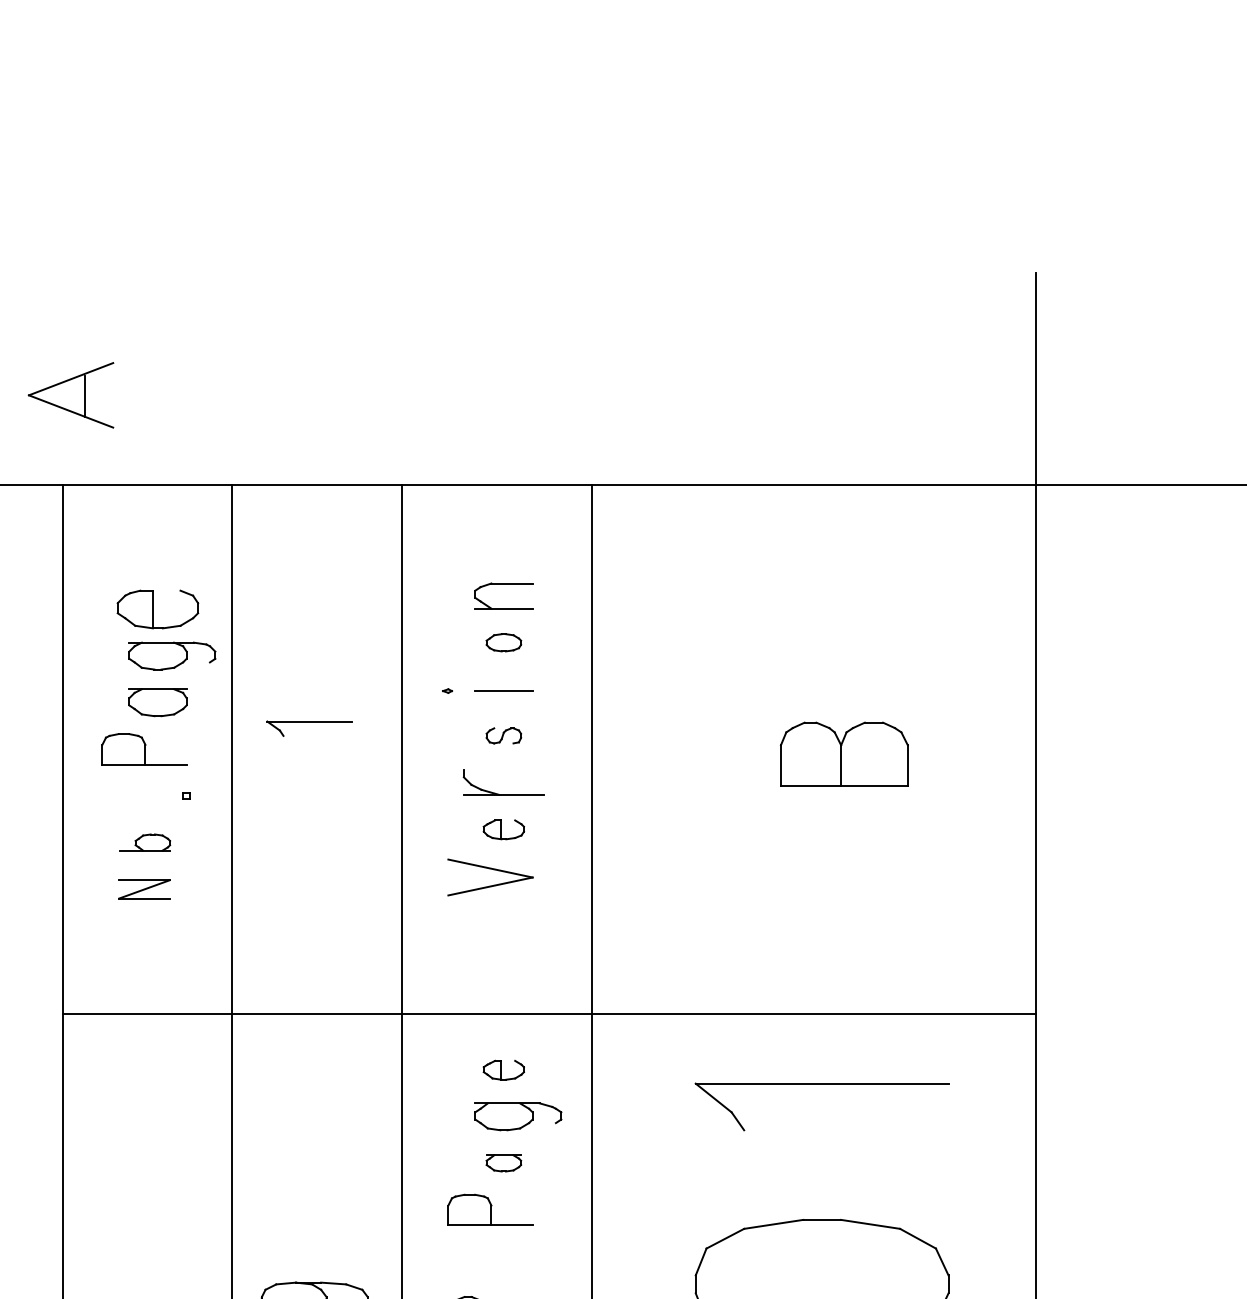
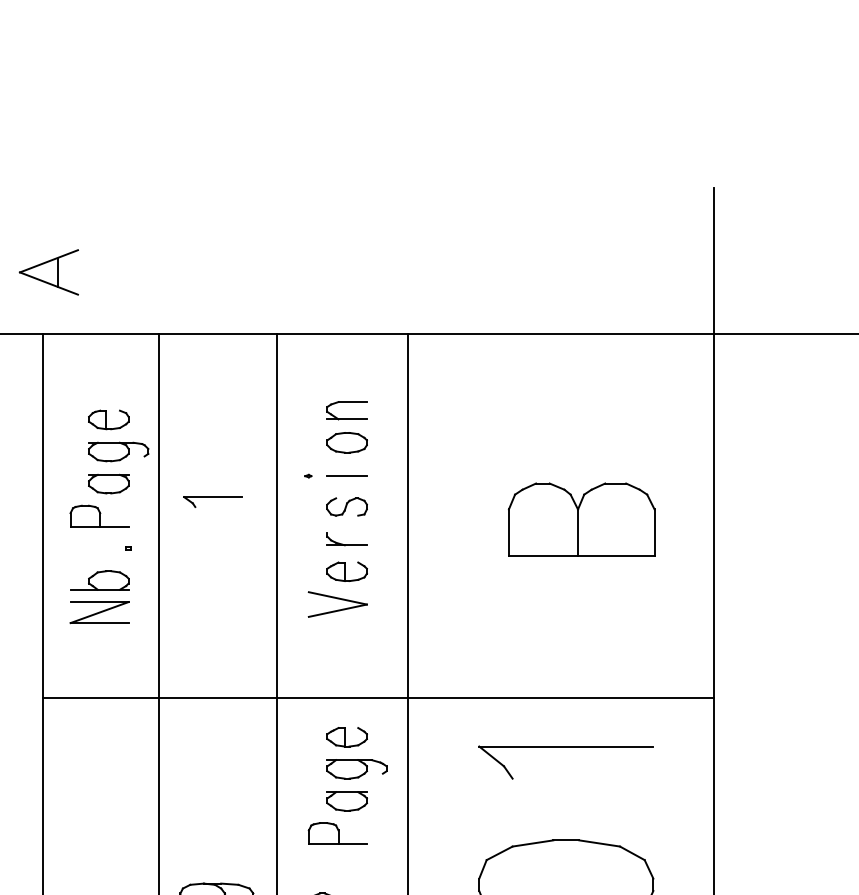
part: (157, 608) -> (108, 419), size x0.71
part: (503, 642) -> (346, 442), size x1.67
part: (503, 735) -> (346, 506), size x1.67
part: (844, 754) -> (581, 519), size x1.67
part: (503, 783) -> (346, 539), size x0.71
part: (503, 829) -> (346, 571), size x1.43
part: (144, 842) -> (99, 580), size x1.67
part: (144, 889) -> (99, 612), size x1.67
part: (503, 1070) -> (346, 737), size x1.43
part: (503, 1163) -> (346, 801), size x1.67

